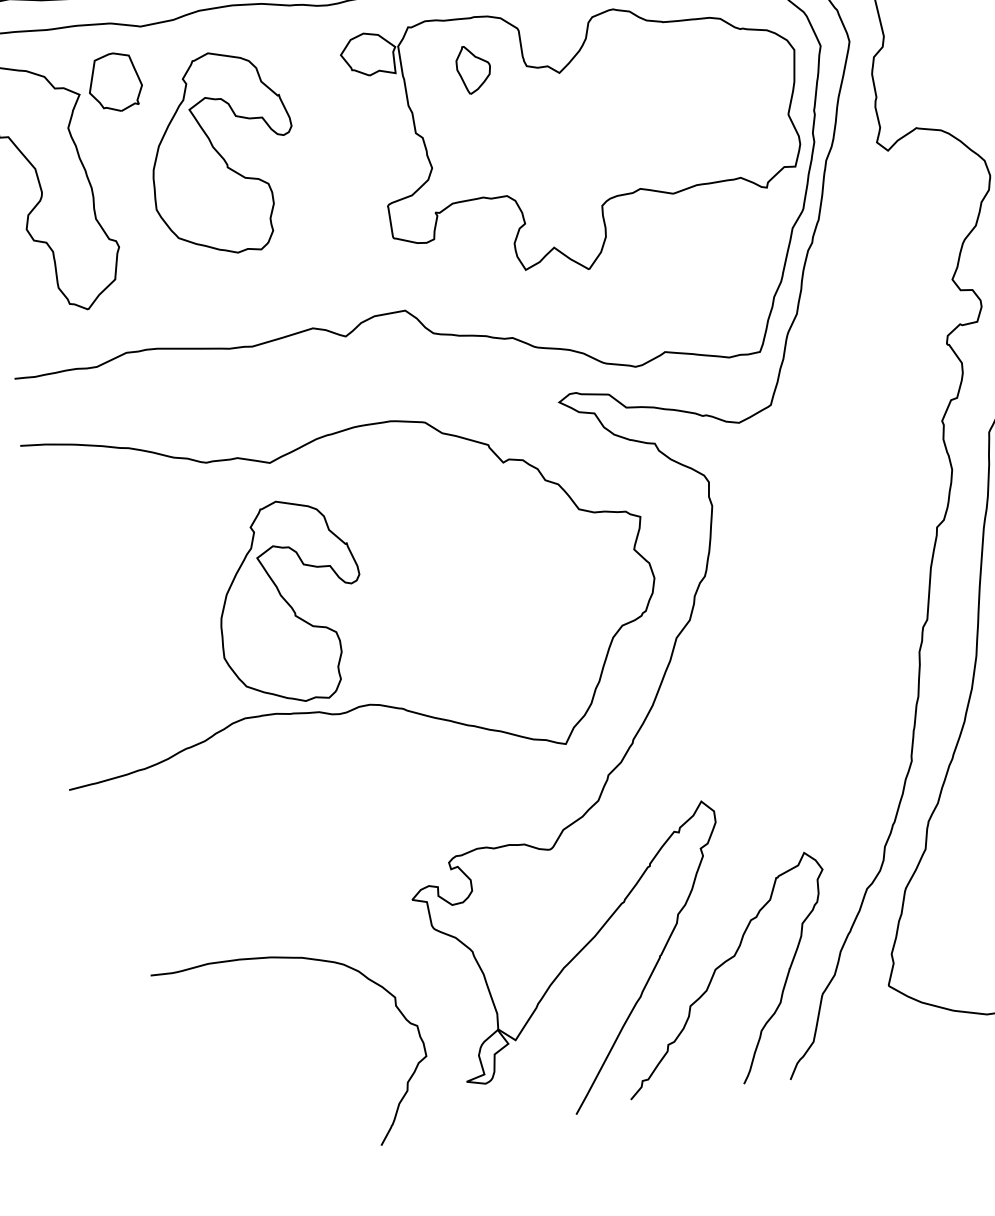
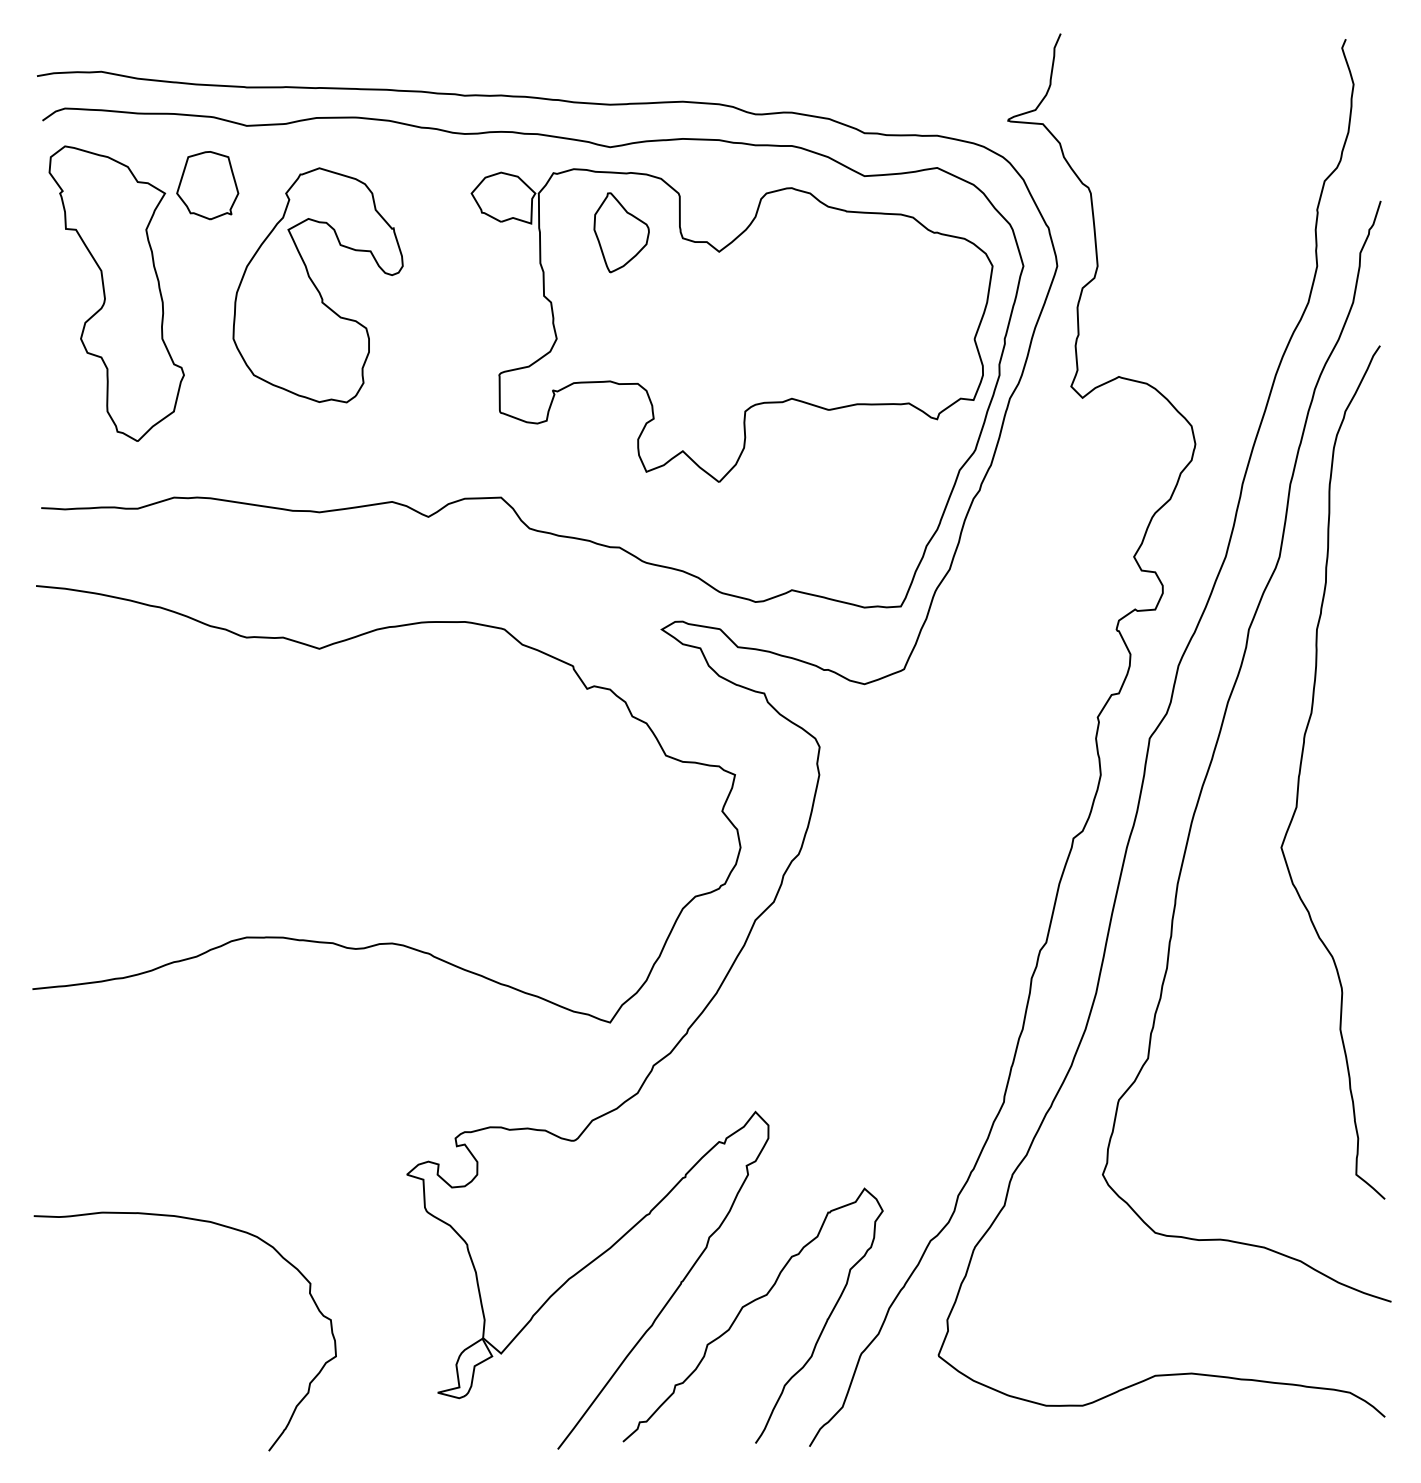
part: (473, 69) -> (621, 232), size x1.43
part: (289, 601) -> (317, 811), removed
curve: (297, 958) -> (205, 1222), moved

